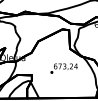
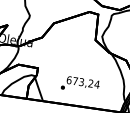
text: (63, 68) -> (79, 84), moved

